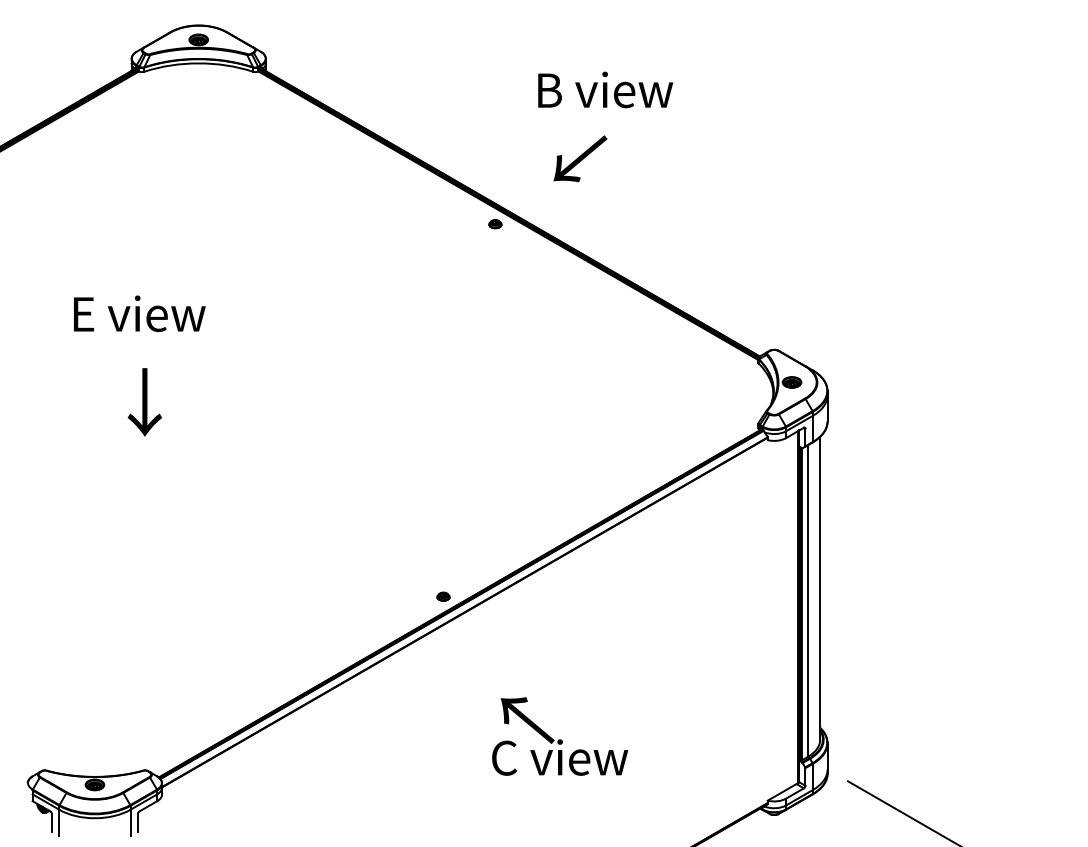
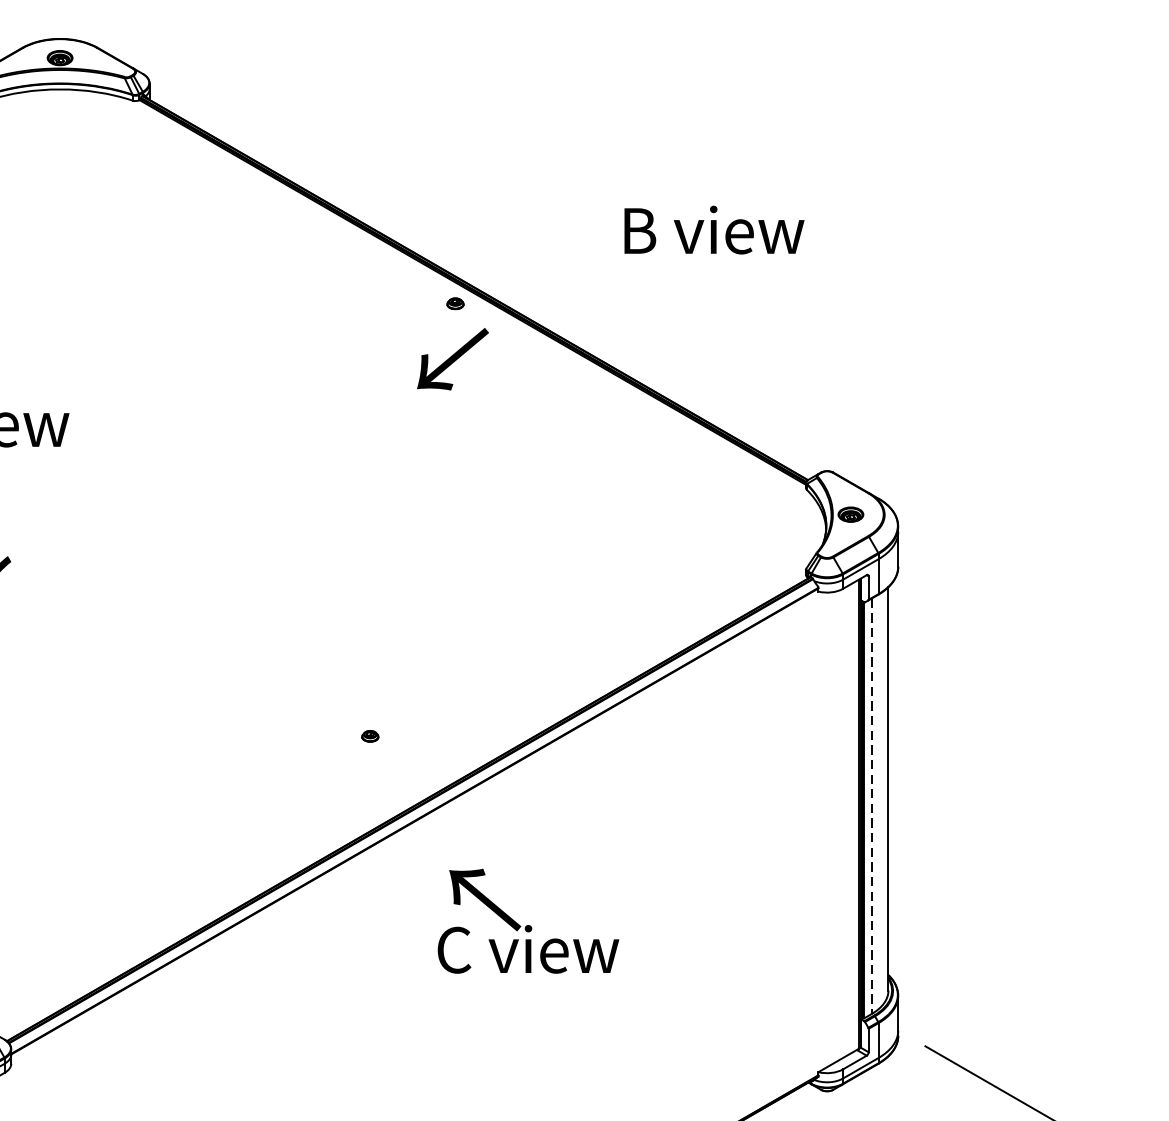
text: (605, 89) -> (714, 229), moved
text: (580, 158) -> (452, 358), moved
part: (443, 596) -> (370, 736), moved
line: (807, 601) -> (871, 806), solid -> dashed
text: (560, 736) -> (528, 921), moved

